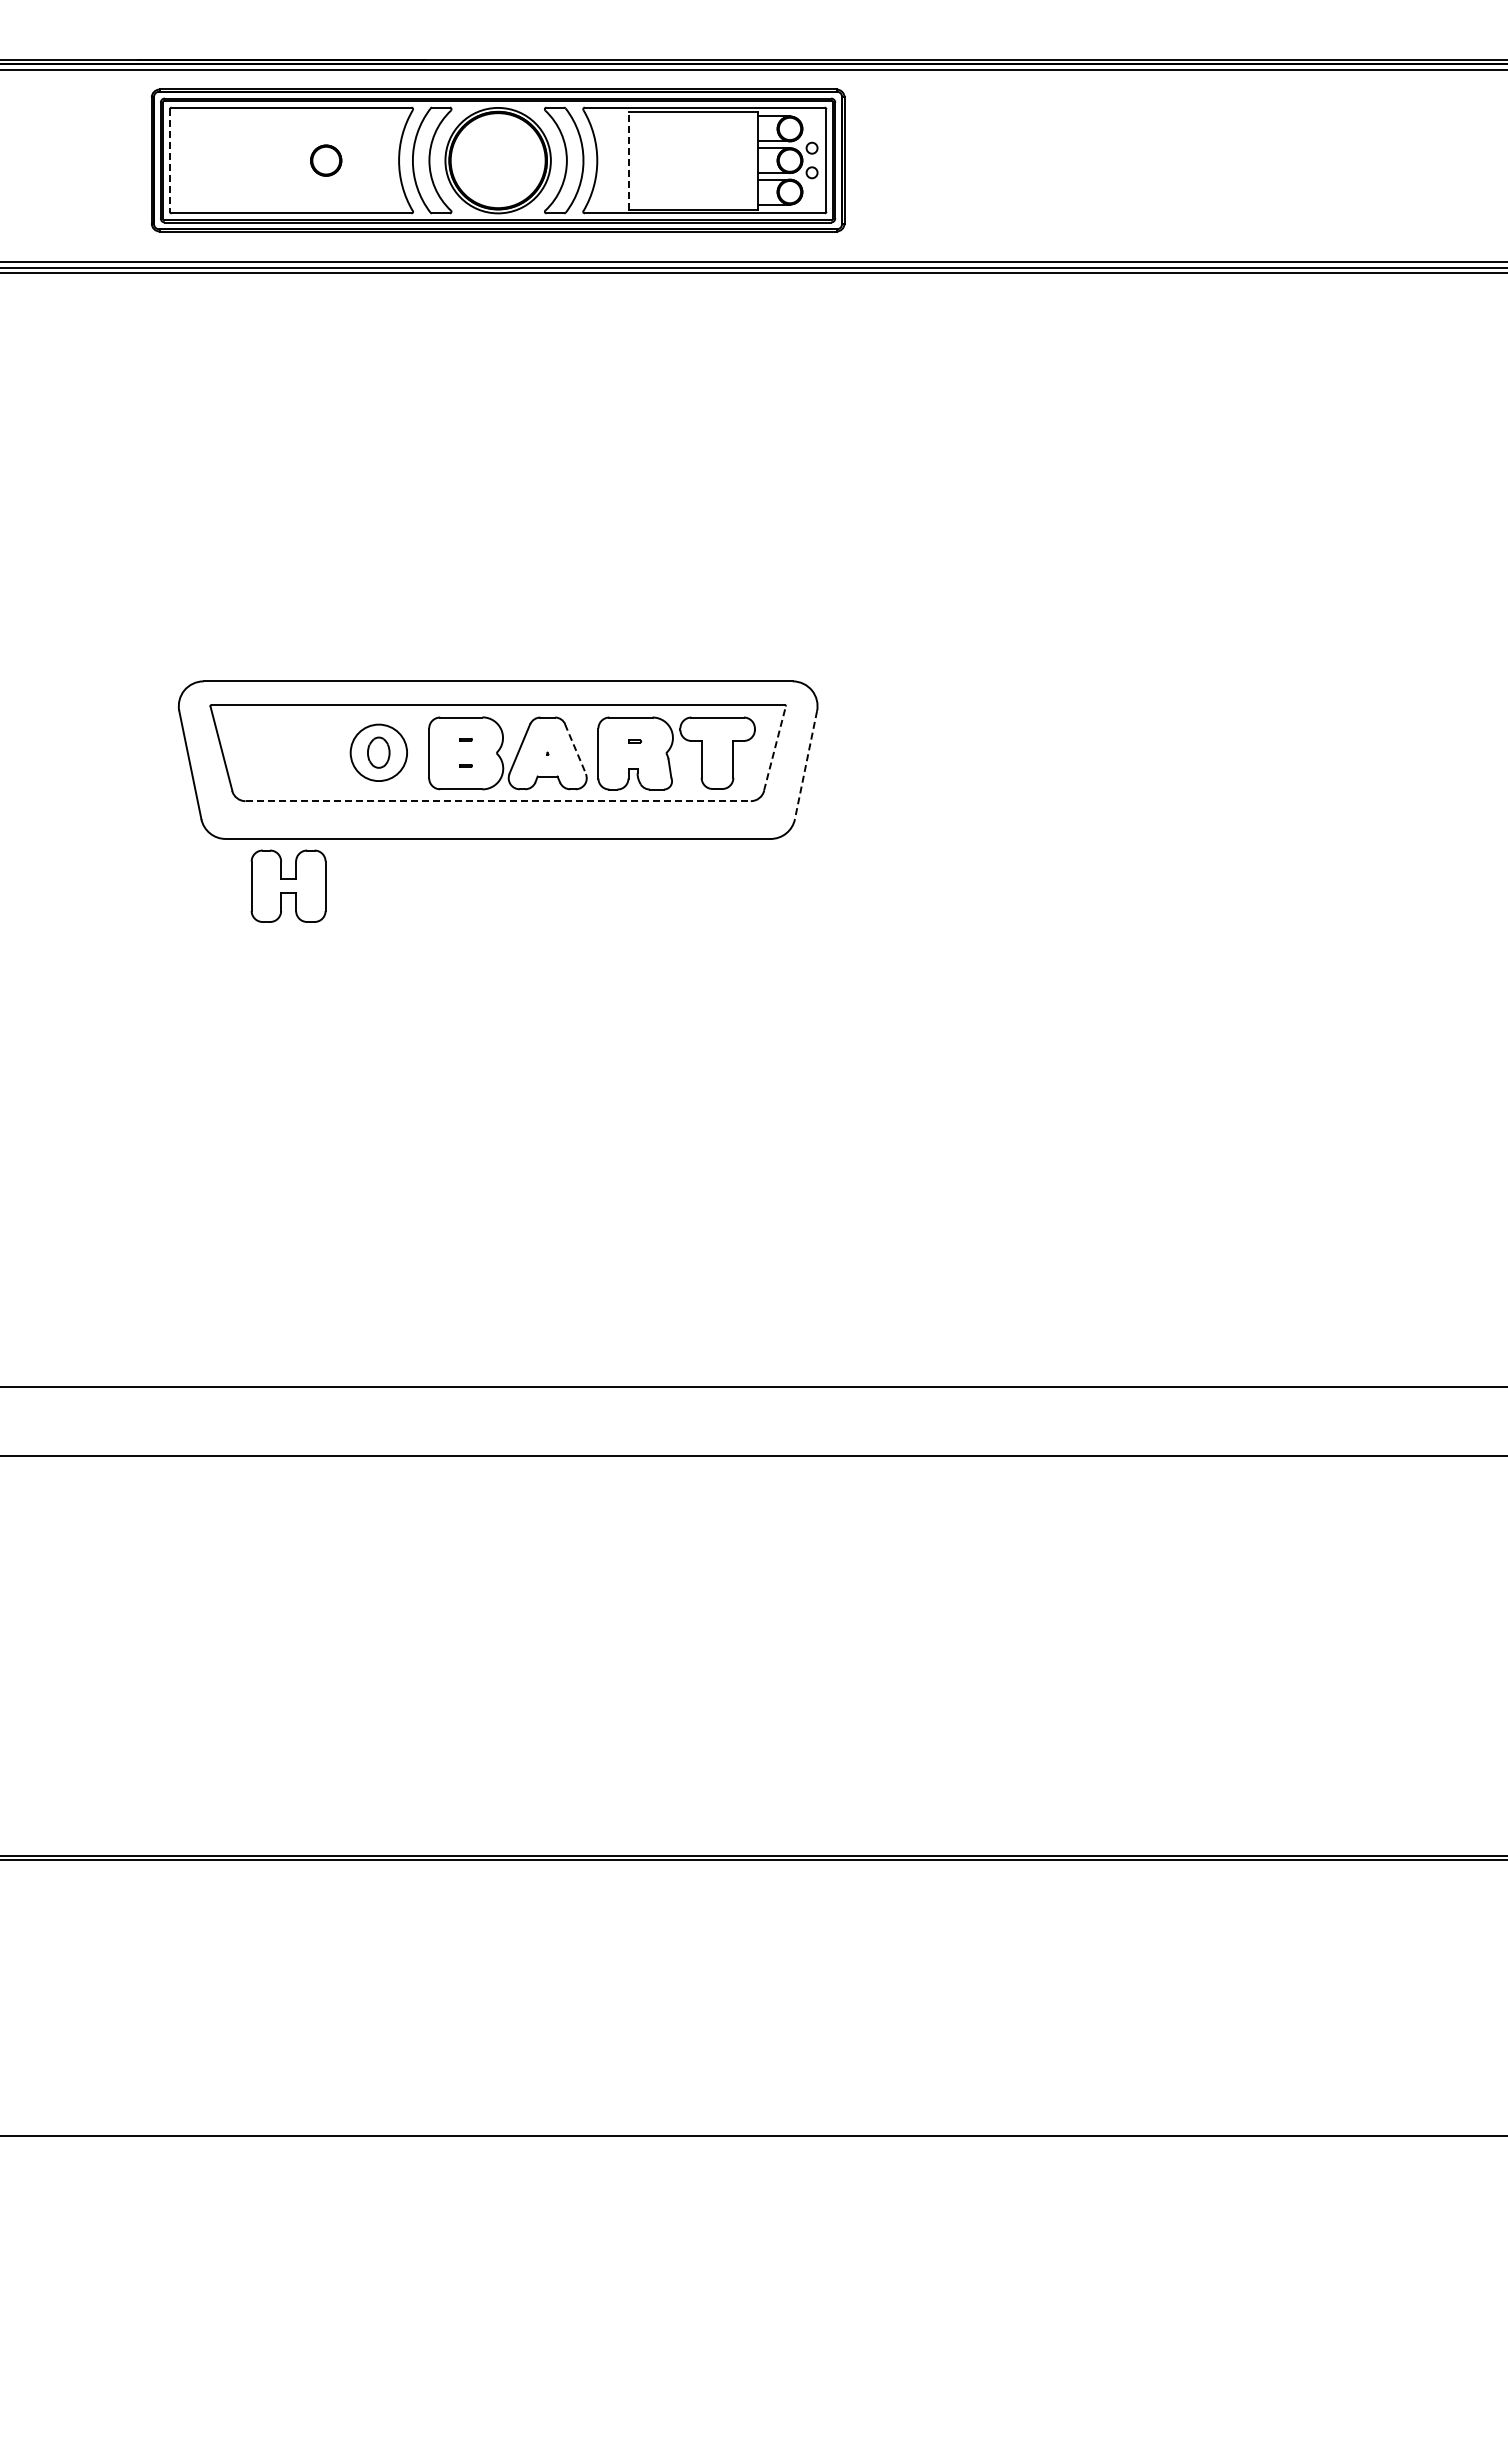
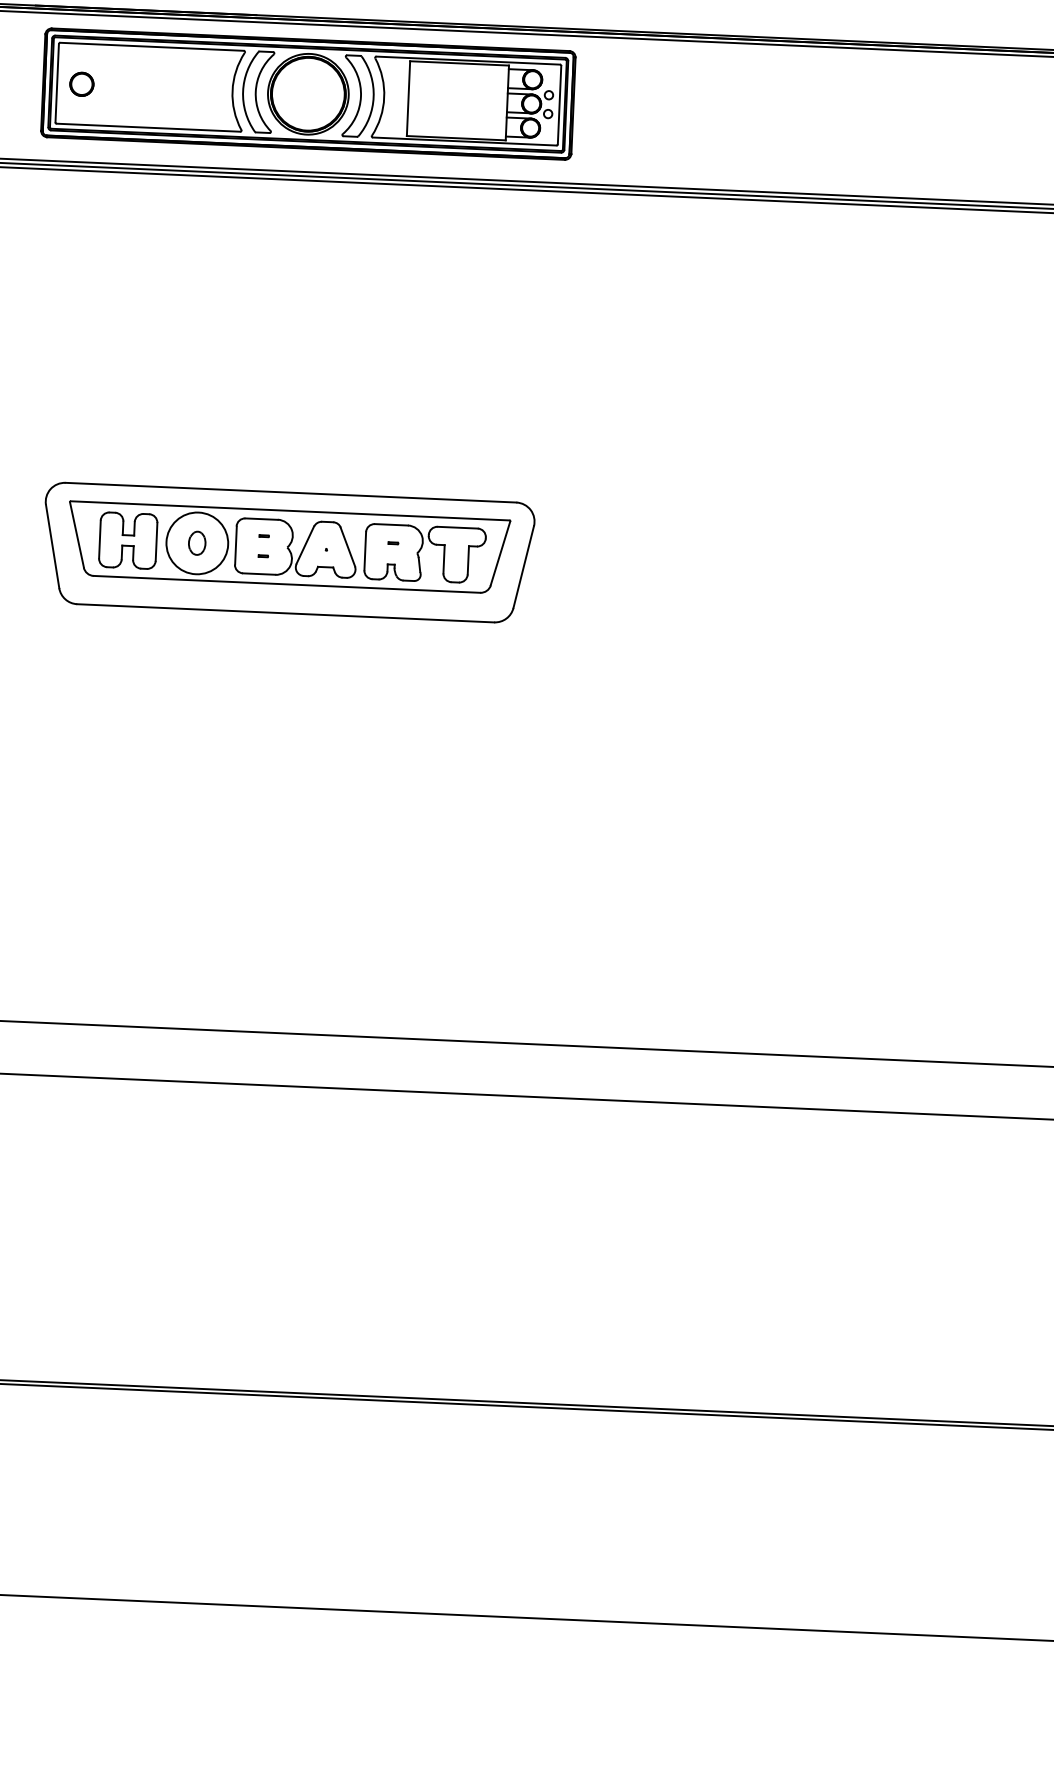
part: (326, 160) -> (82, 84), moved
line: (629, 160) -> (408, 98), dashed -> solid
line: (169, 161) -> (56, 83), dashed -> solid
line: (775, 748) -> (500, 553), dashed -> solid
line: (575, 749) -> (347, 547), dashed -> solid
circle: (378, 752) -> (197, 543), size x1.43
line: (805, 765) -> (523, 567), dashed -> solid
line: (498, 801) -> (287, 584), dashed -> solid
part: (288, 885) -> (128, 540), moved

